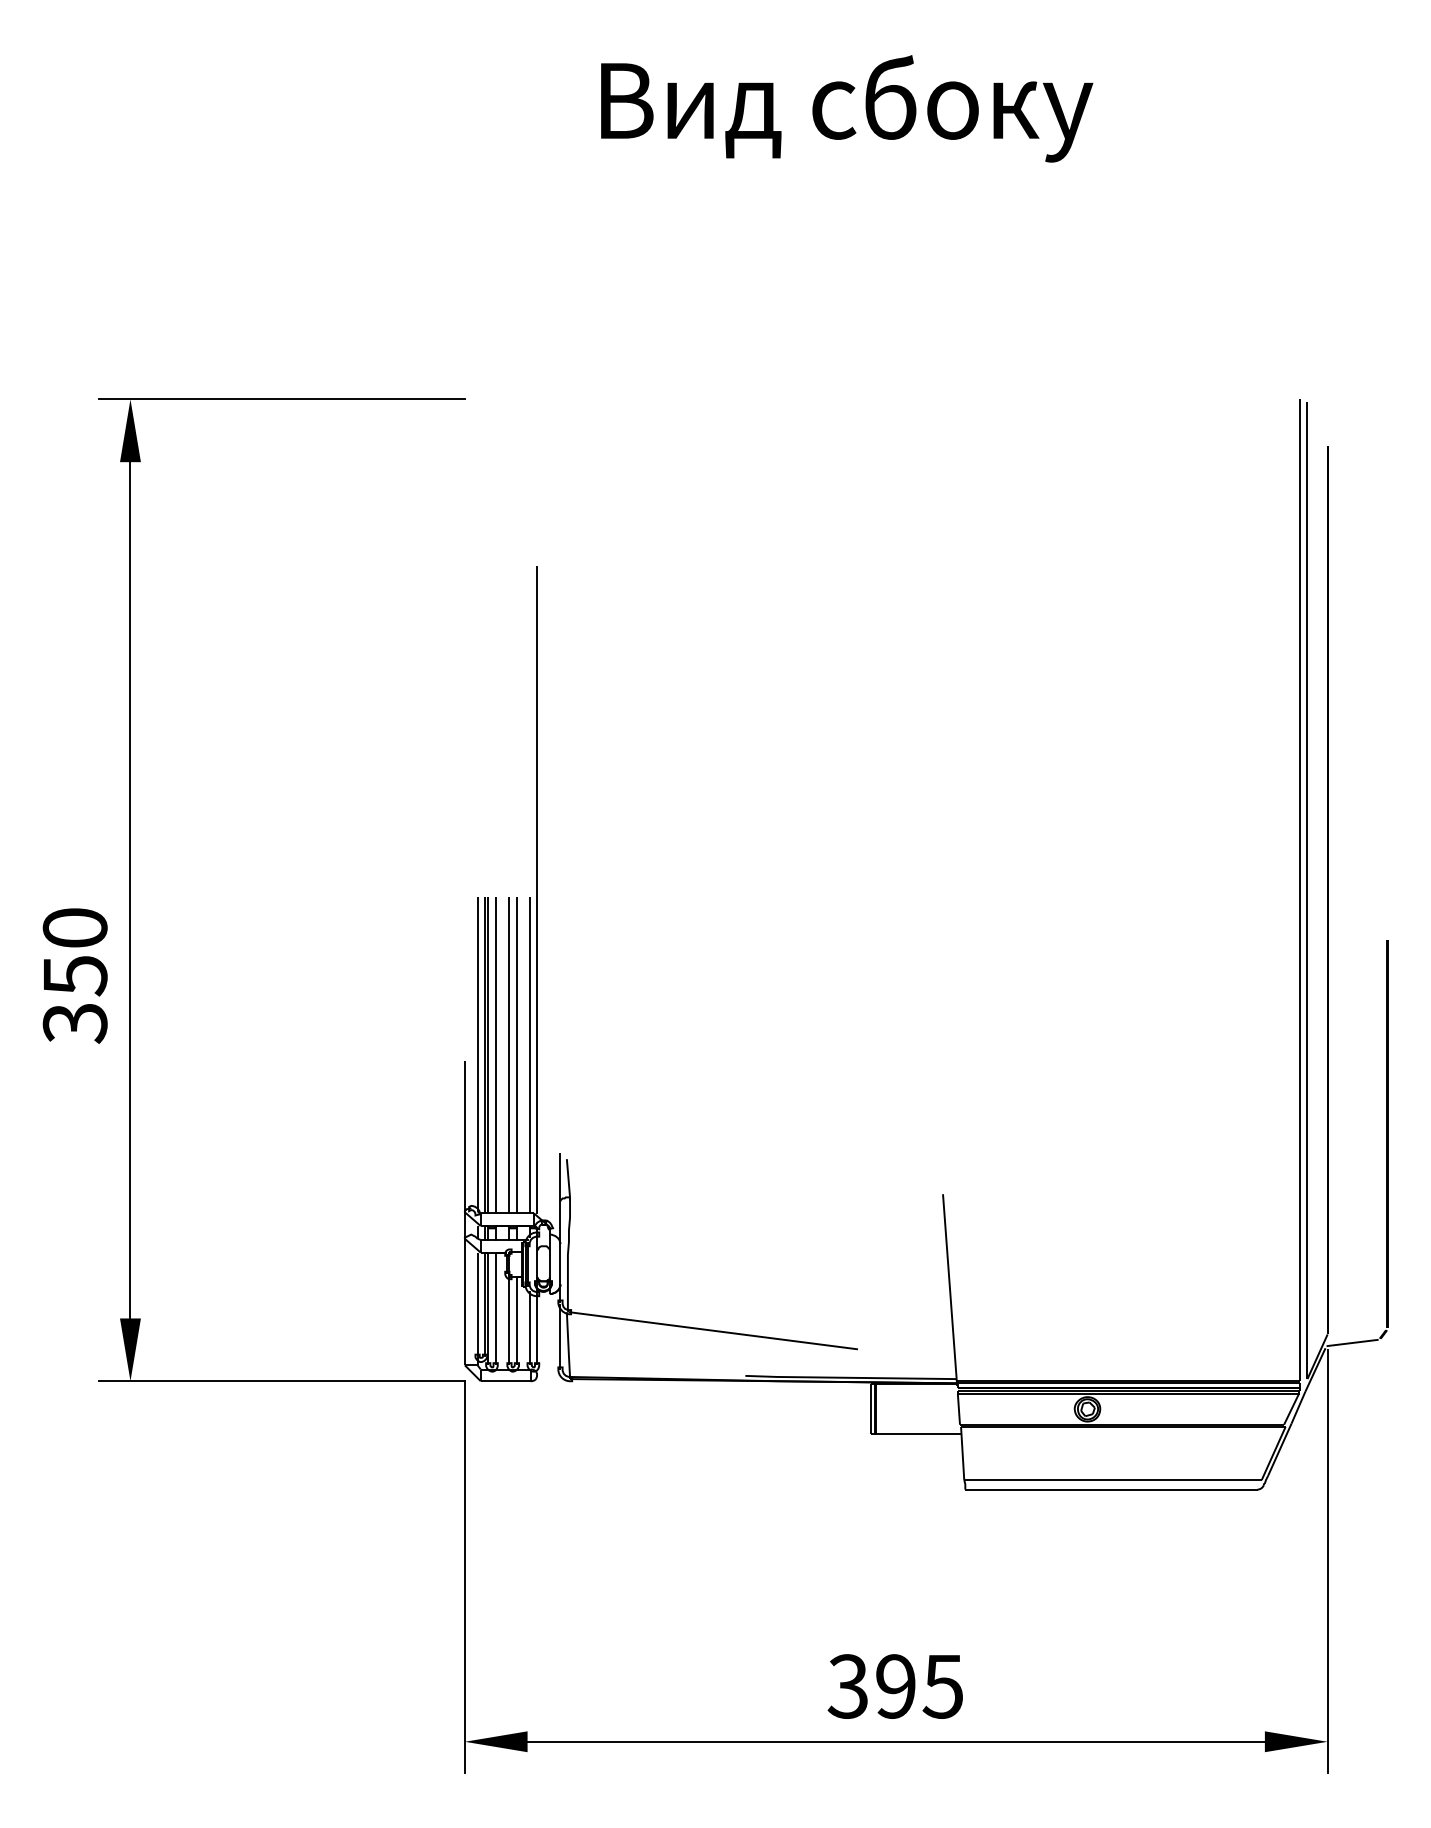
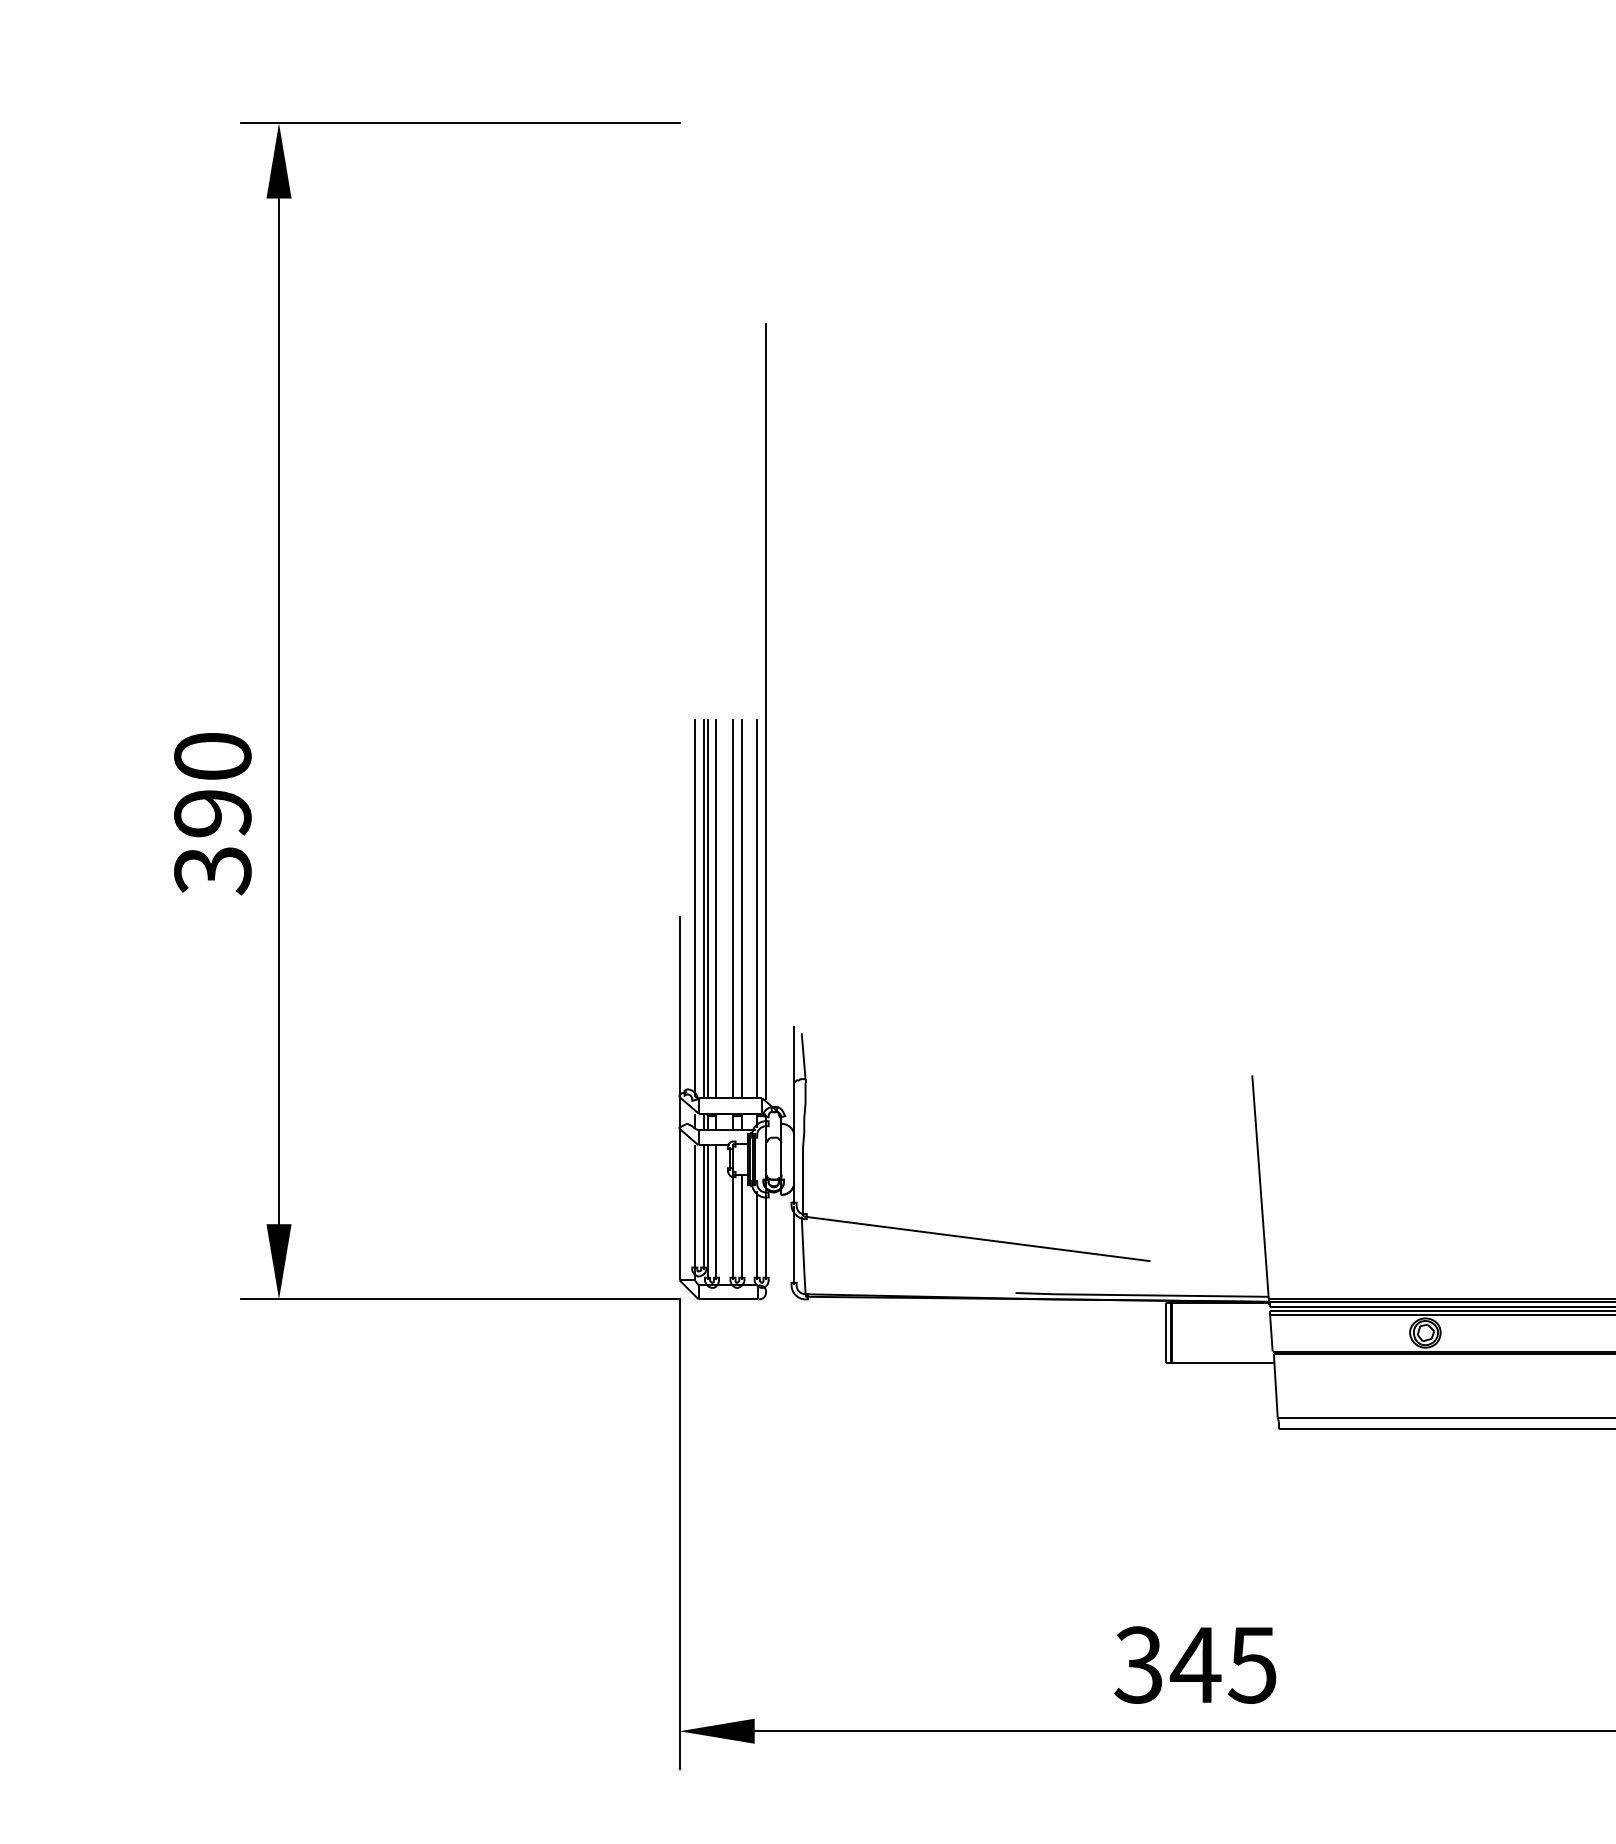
text: (74, 976) -> (211, 814), 350 -> 390
text: (895, 1686) -> (1195, 1665), 395 -> 345

